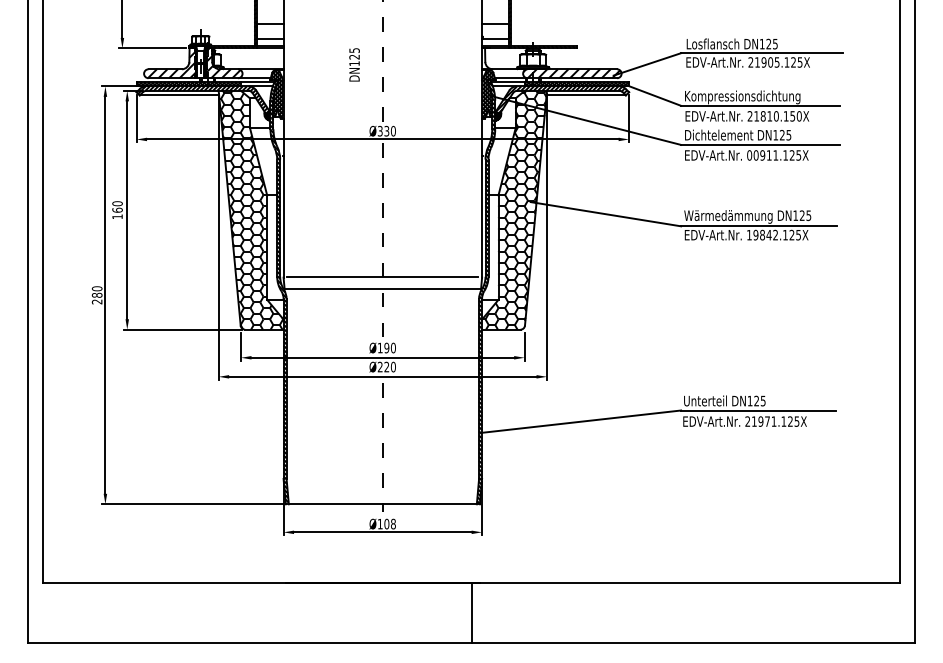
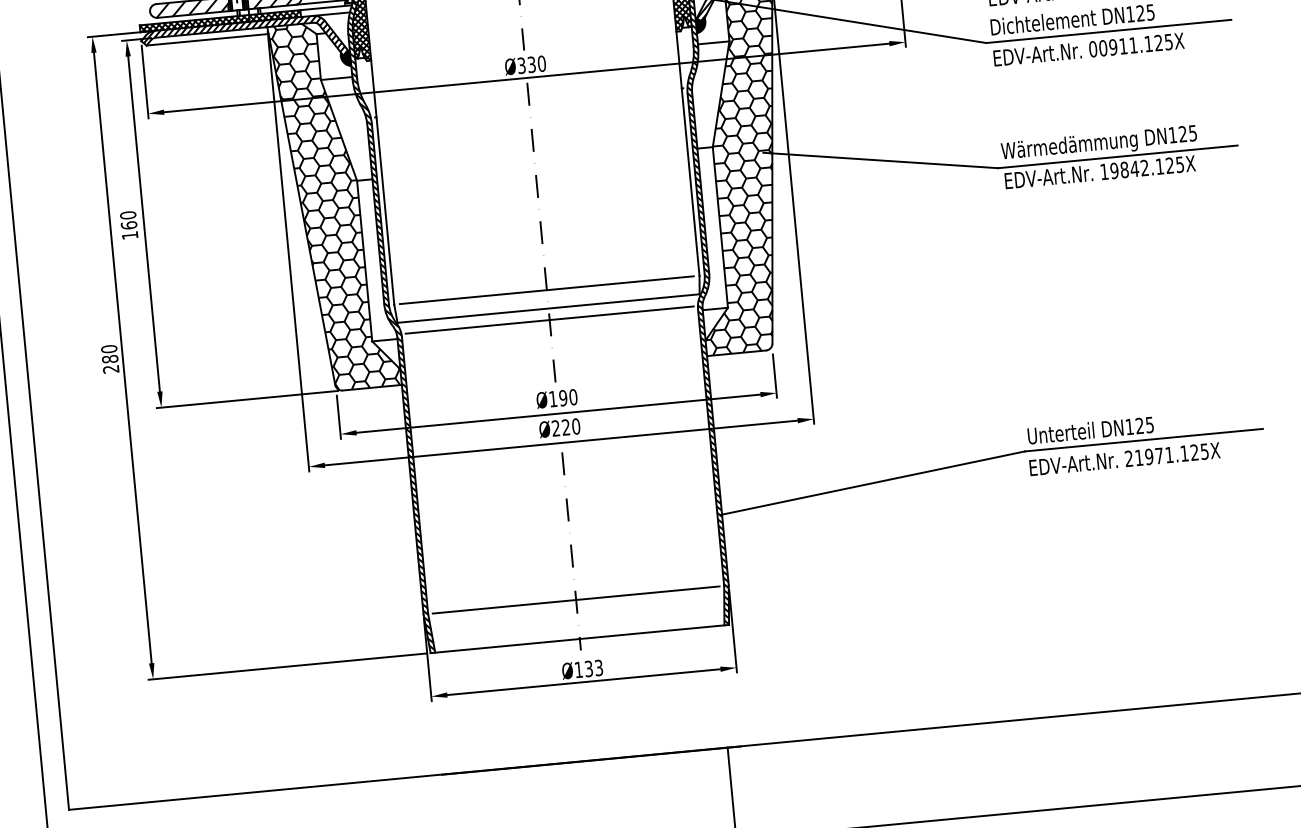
line: (382, 296) -> (549, 319), added
line: (382, 478) -> (575, 599), added
text: (389, 523) -> (592, 667), Ø108 -> Ø133

